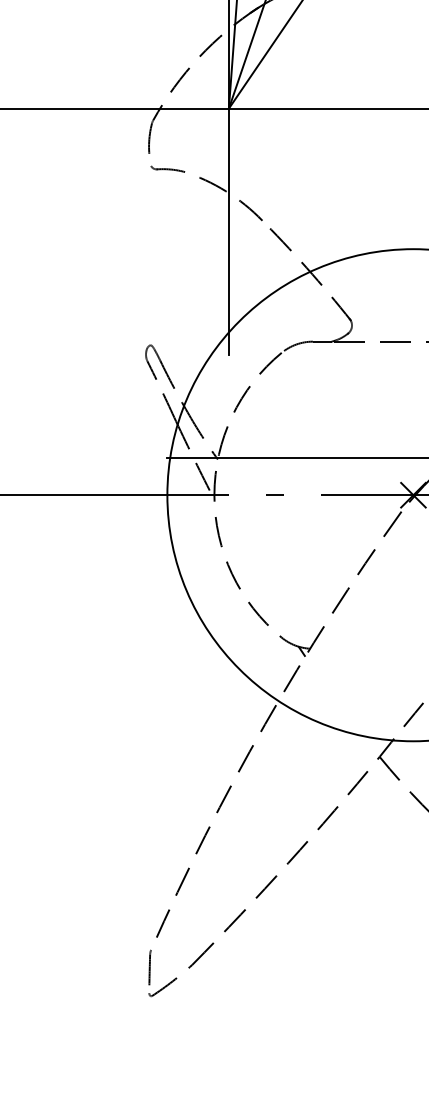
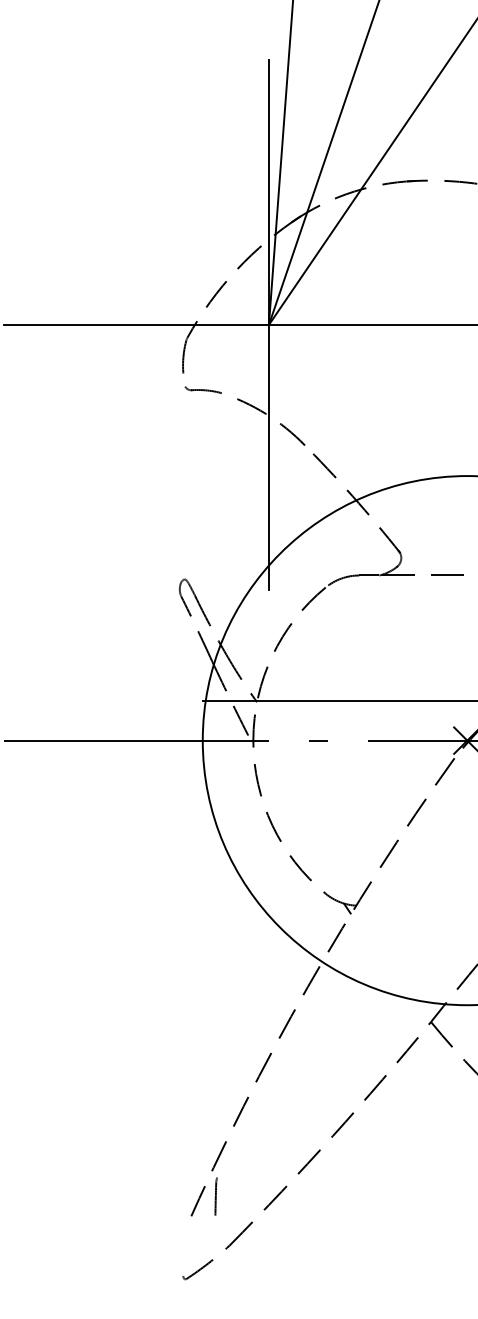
line: (149, 967) -> (215, 1196), moved

